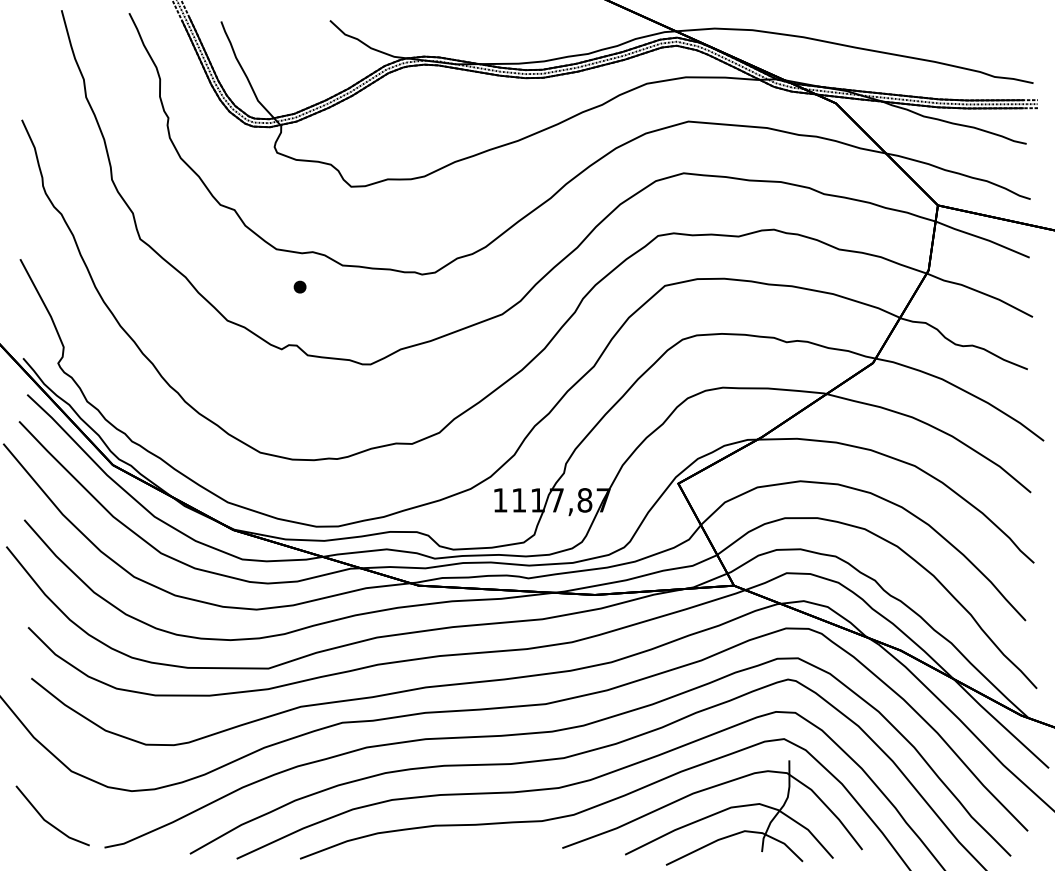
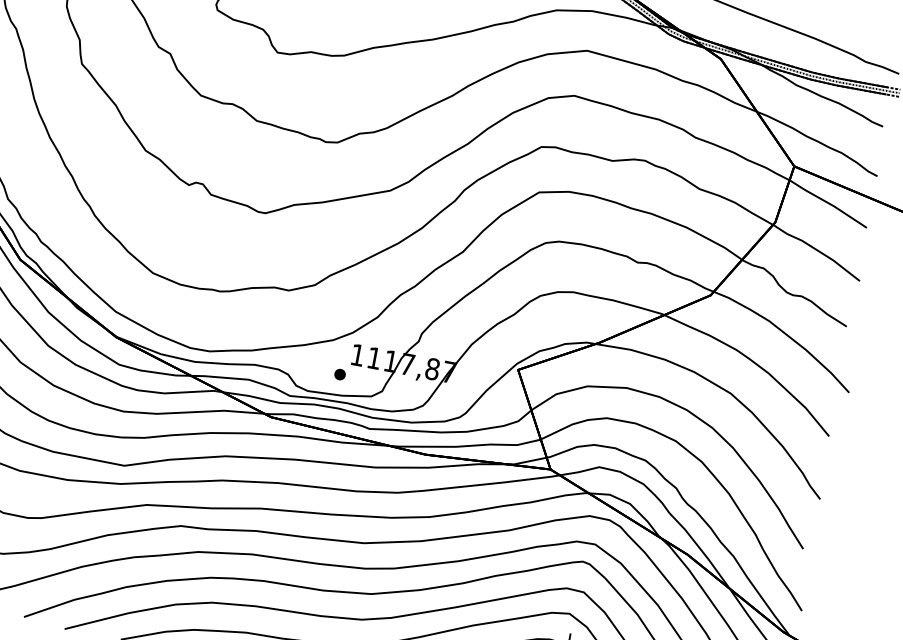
part: (299, 286) -> (339, 373), moved

